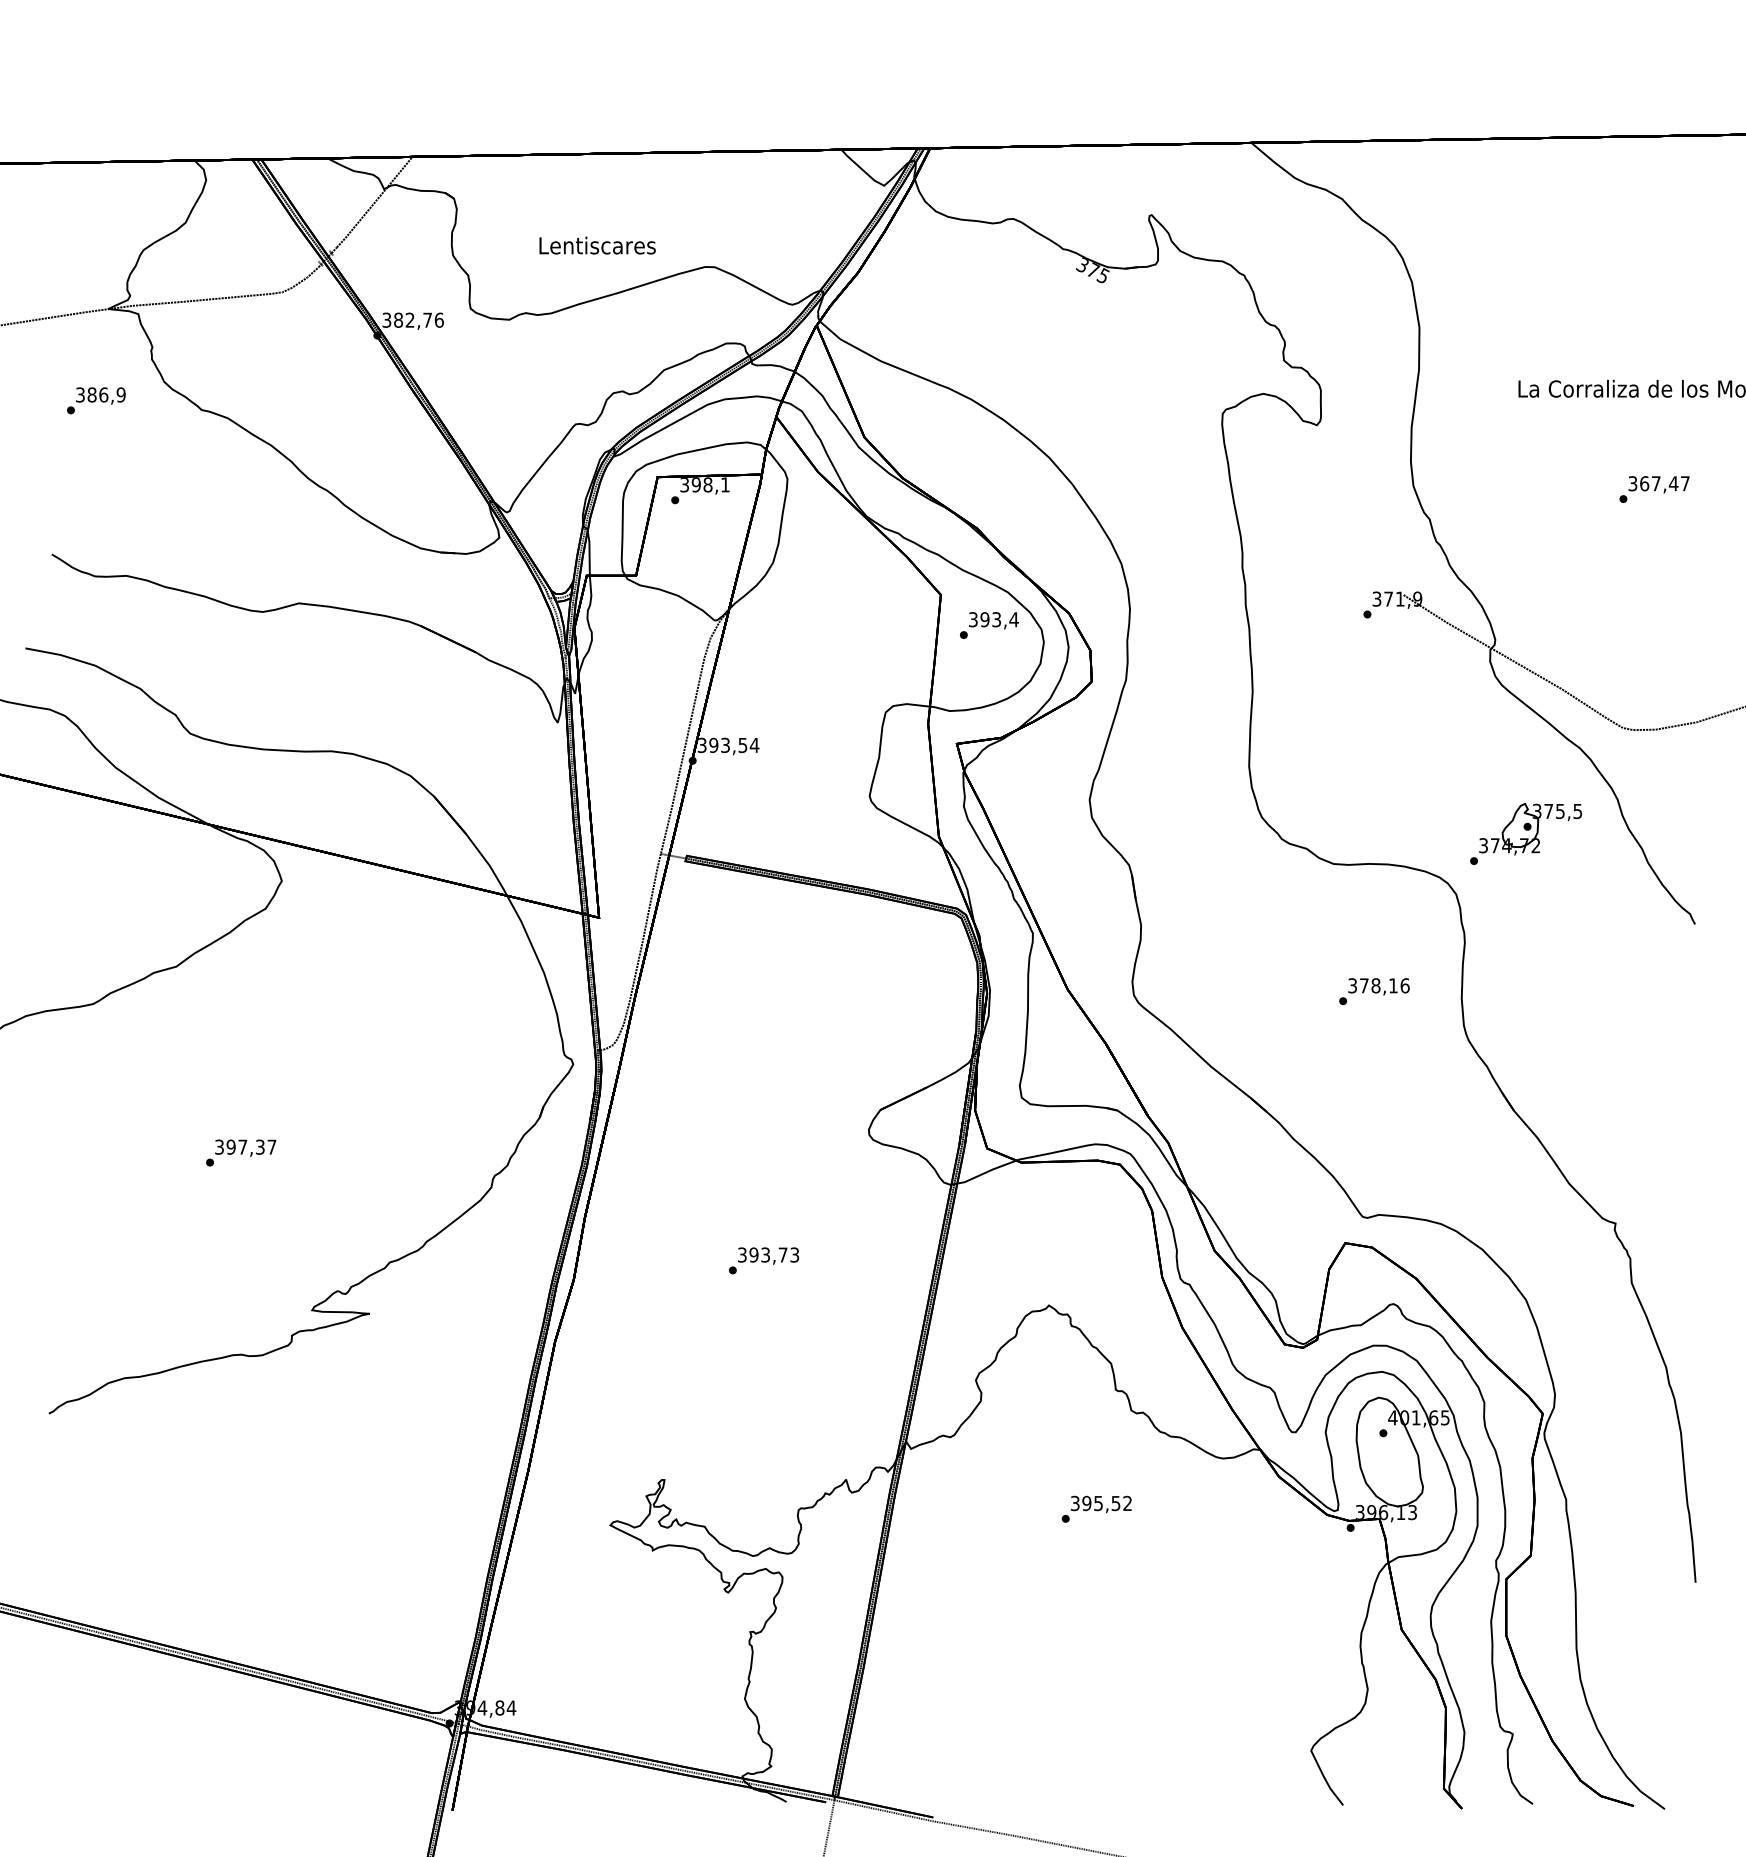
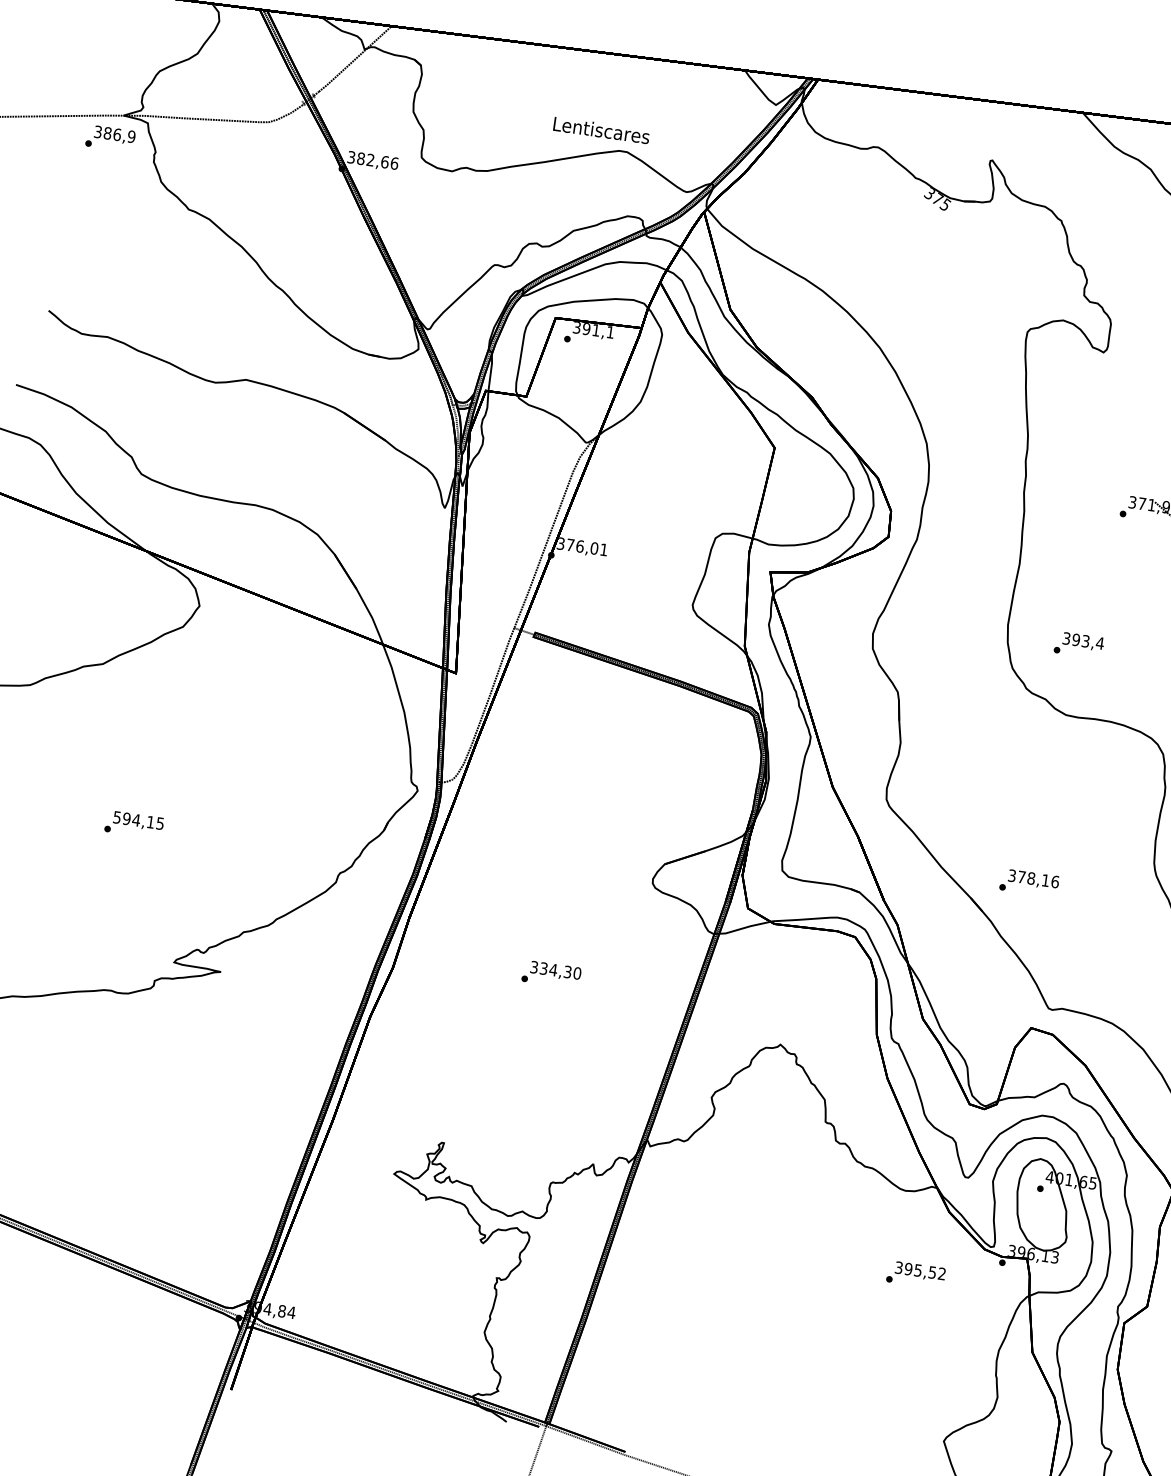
text: (597, 245) -> (601, 130), moved
text: (427, 319) -> (384, 161), 382,76 -> 382,66
text: (96, 400) -> (110, 138), moved
text: (707, 484) -> (595, 329), 398,1 -> 391,1
text: (989, 625) -> (1079, 645), moved
text: (734, 745) -> (587, 547), 393,54 -> 376,01
text: (1374, 991) -> (1029, 883), moved
text: (245, 1146) -> (138, 819), 397,37 -> 594,15
text: (774, 1254) -> (560, 970), 393,73 -> 334,30
text: (1096, 1508) -> (915, 1274), moved

